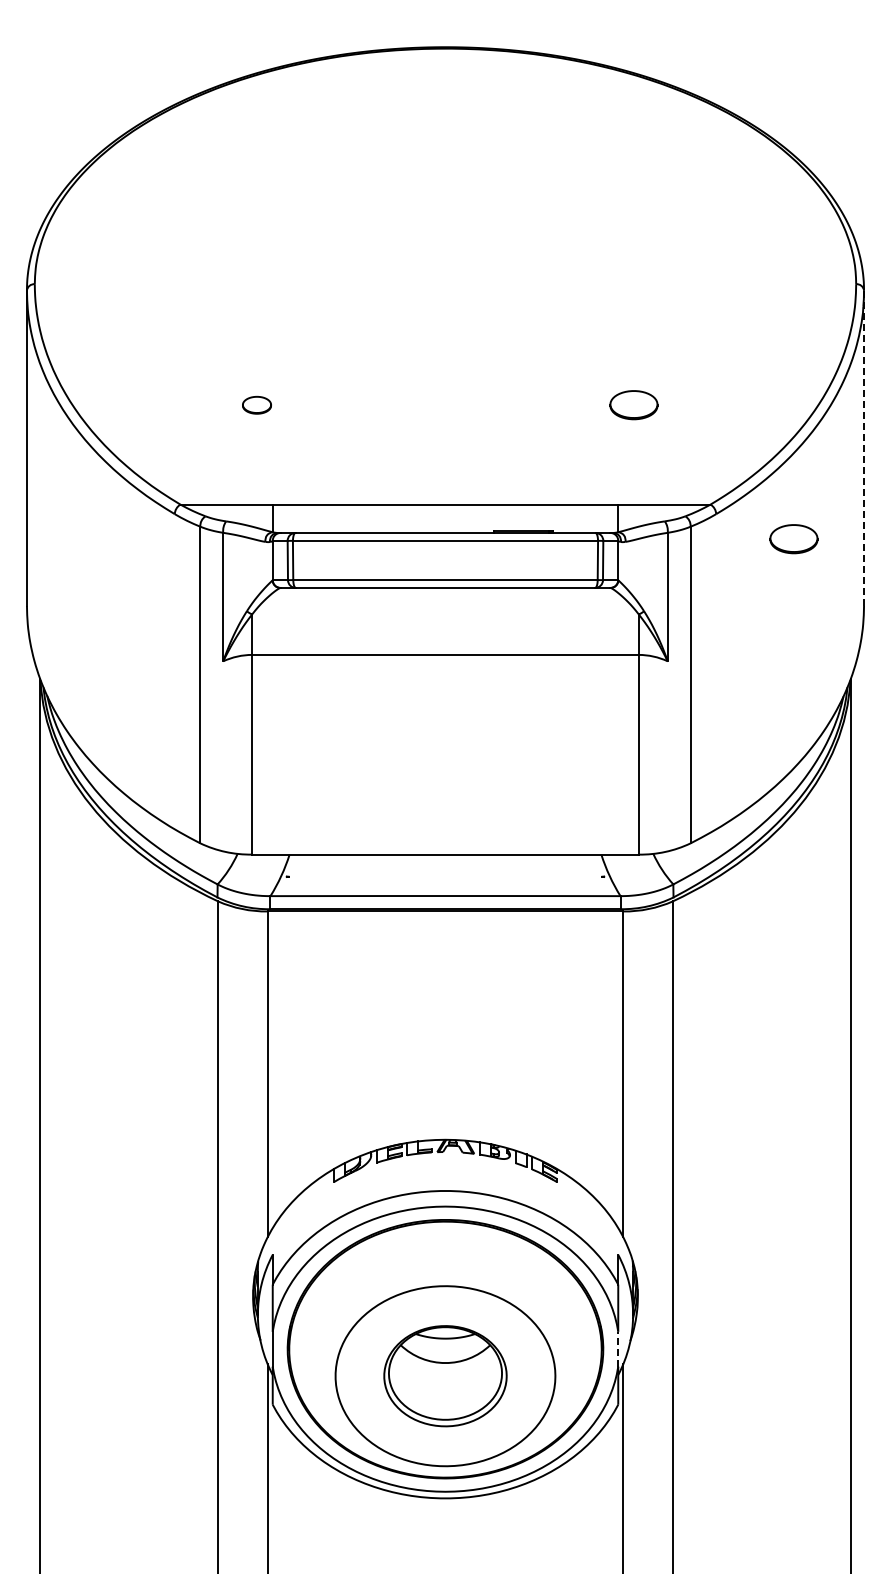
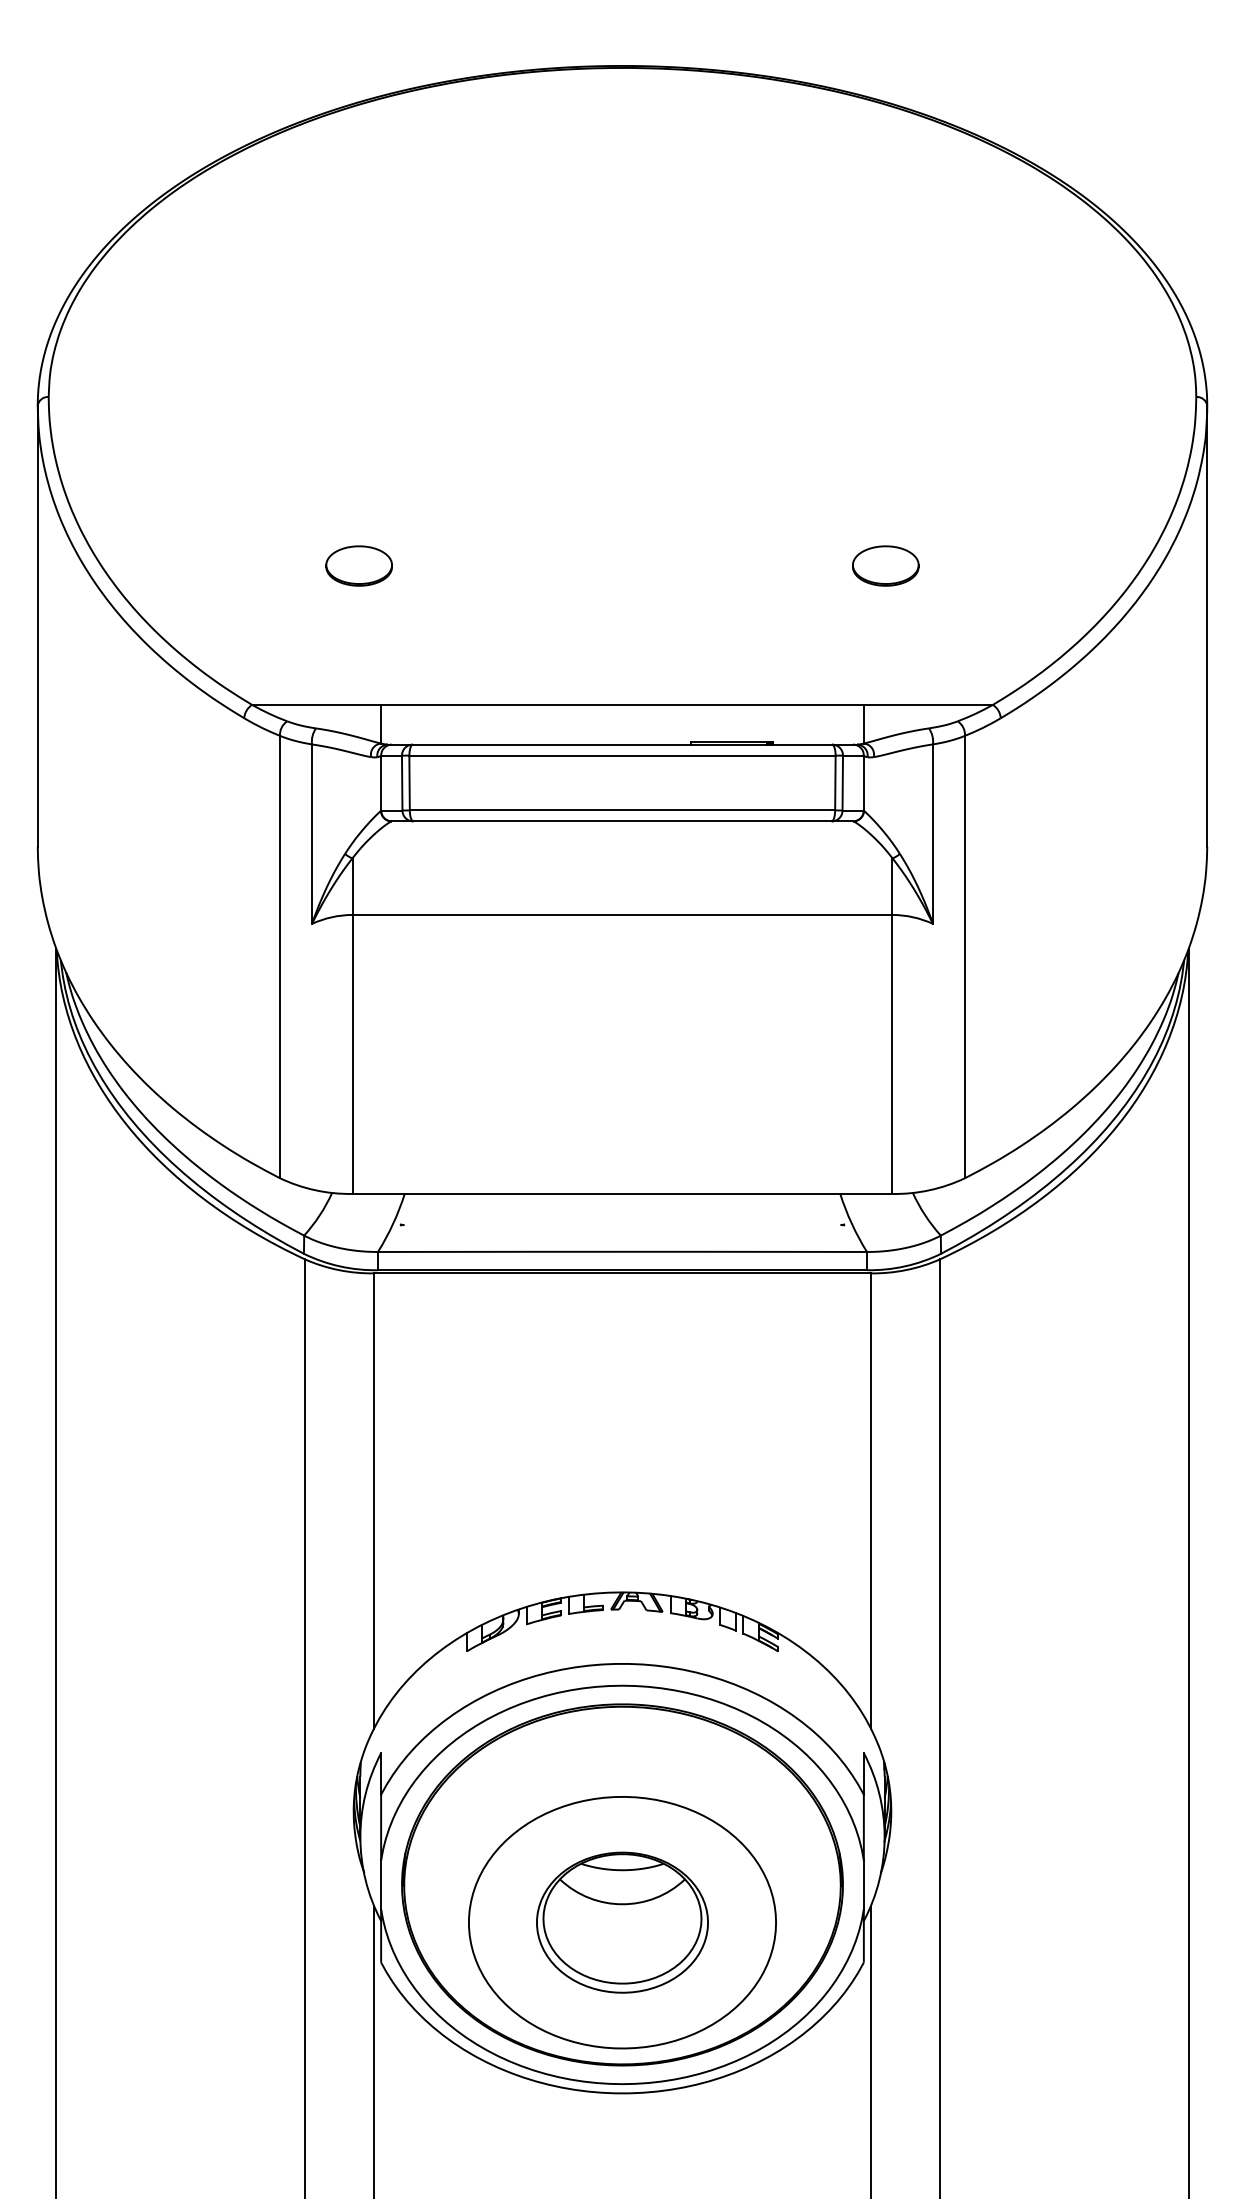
part: (256, 405) -> (358, 566), size x1.67
line: (864, 448) -> (1207, 626), dashed -> solid
part: (793, 539) -> (1108, 753), removed
line: (618, 1349) -> (864, 1885), dashed -> solid

